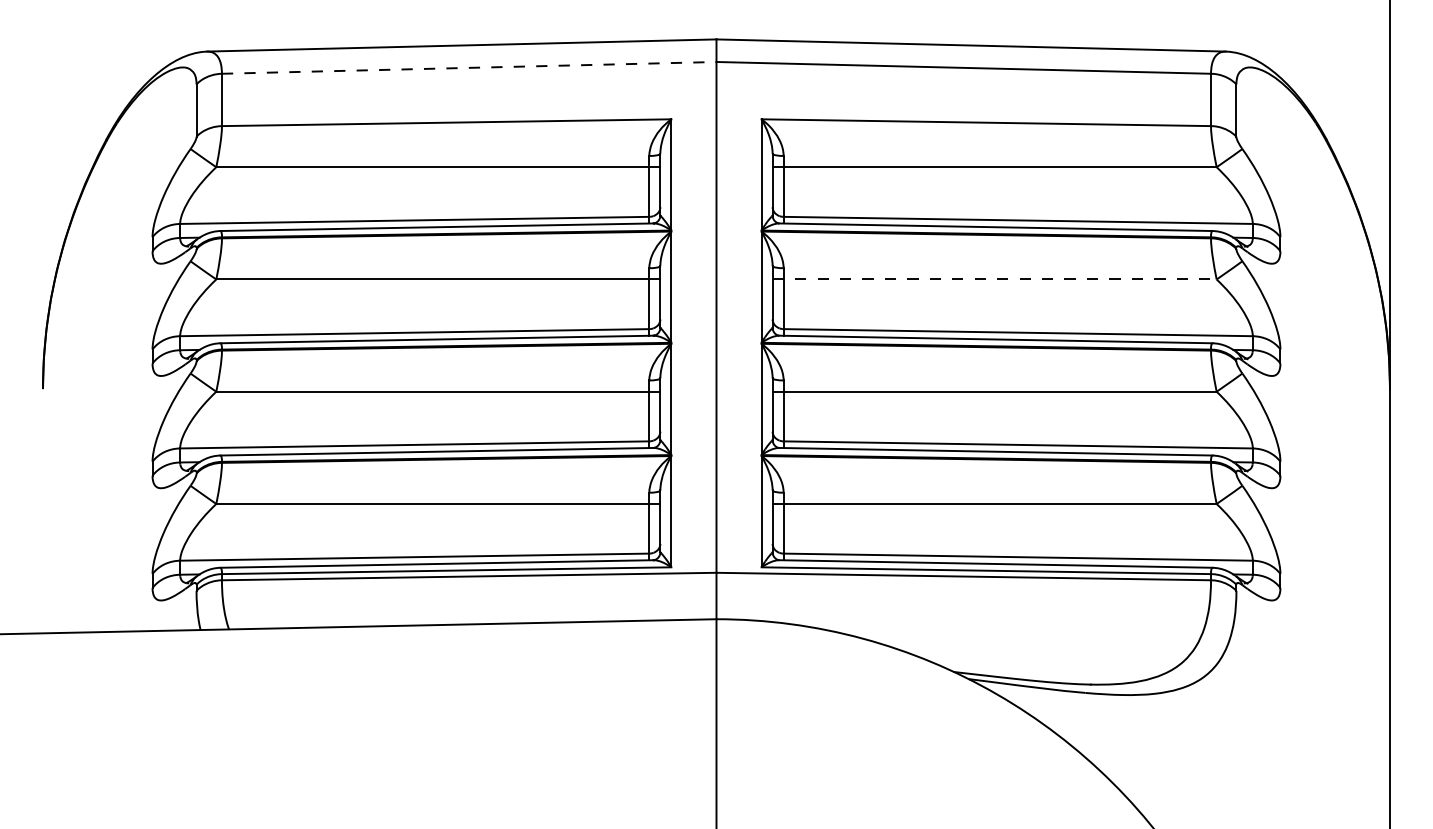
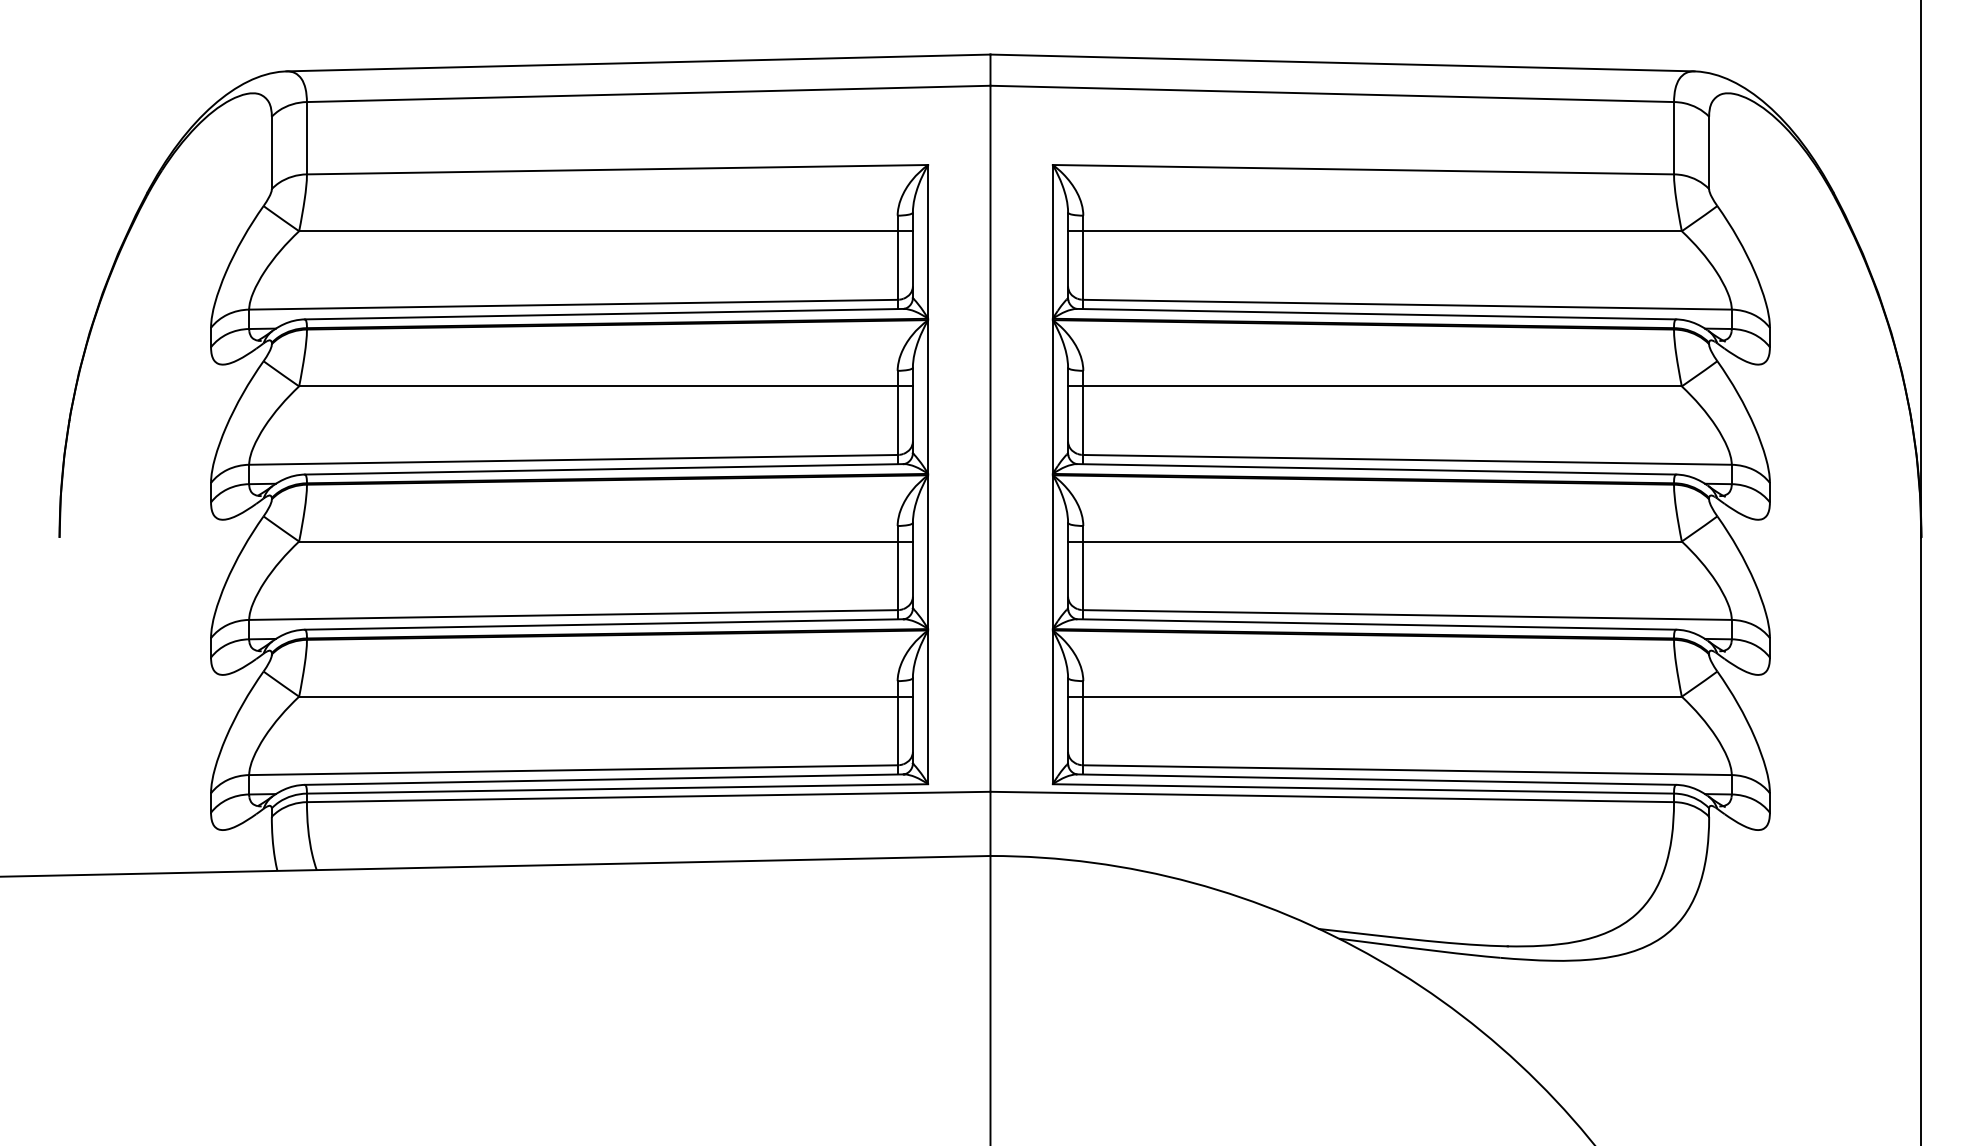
line: (469, 67) -> (649, 93), dashed -> solid
line: (995, 279) -> (1376, 386), dashed -> solid

